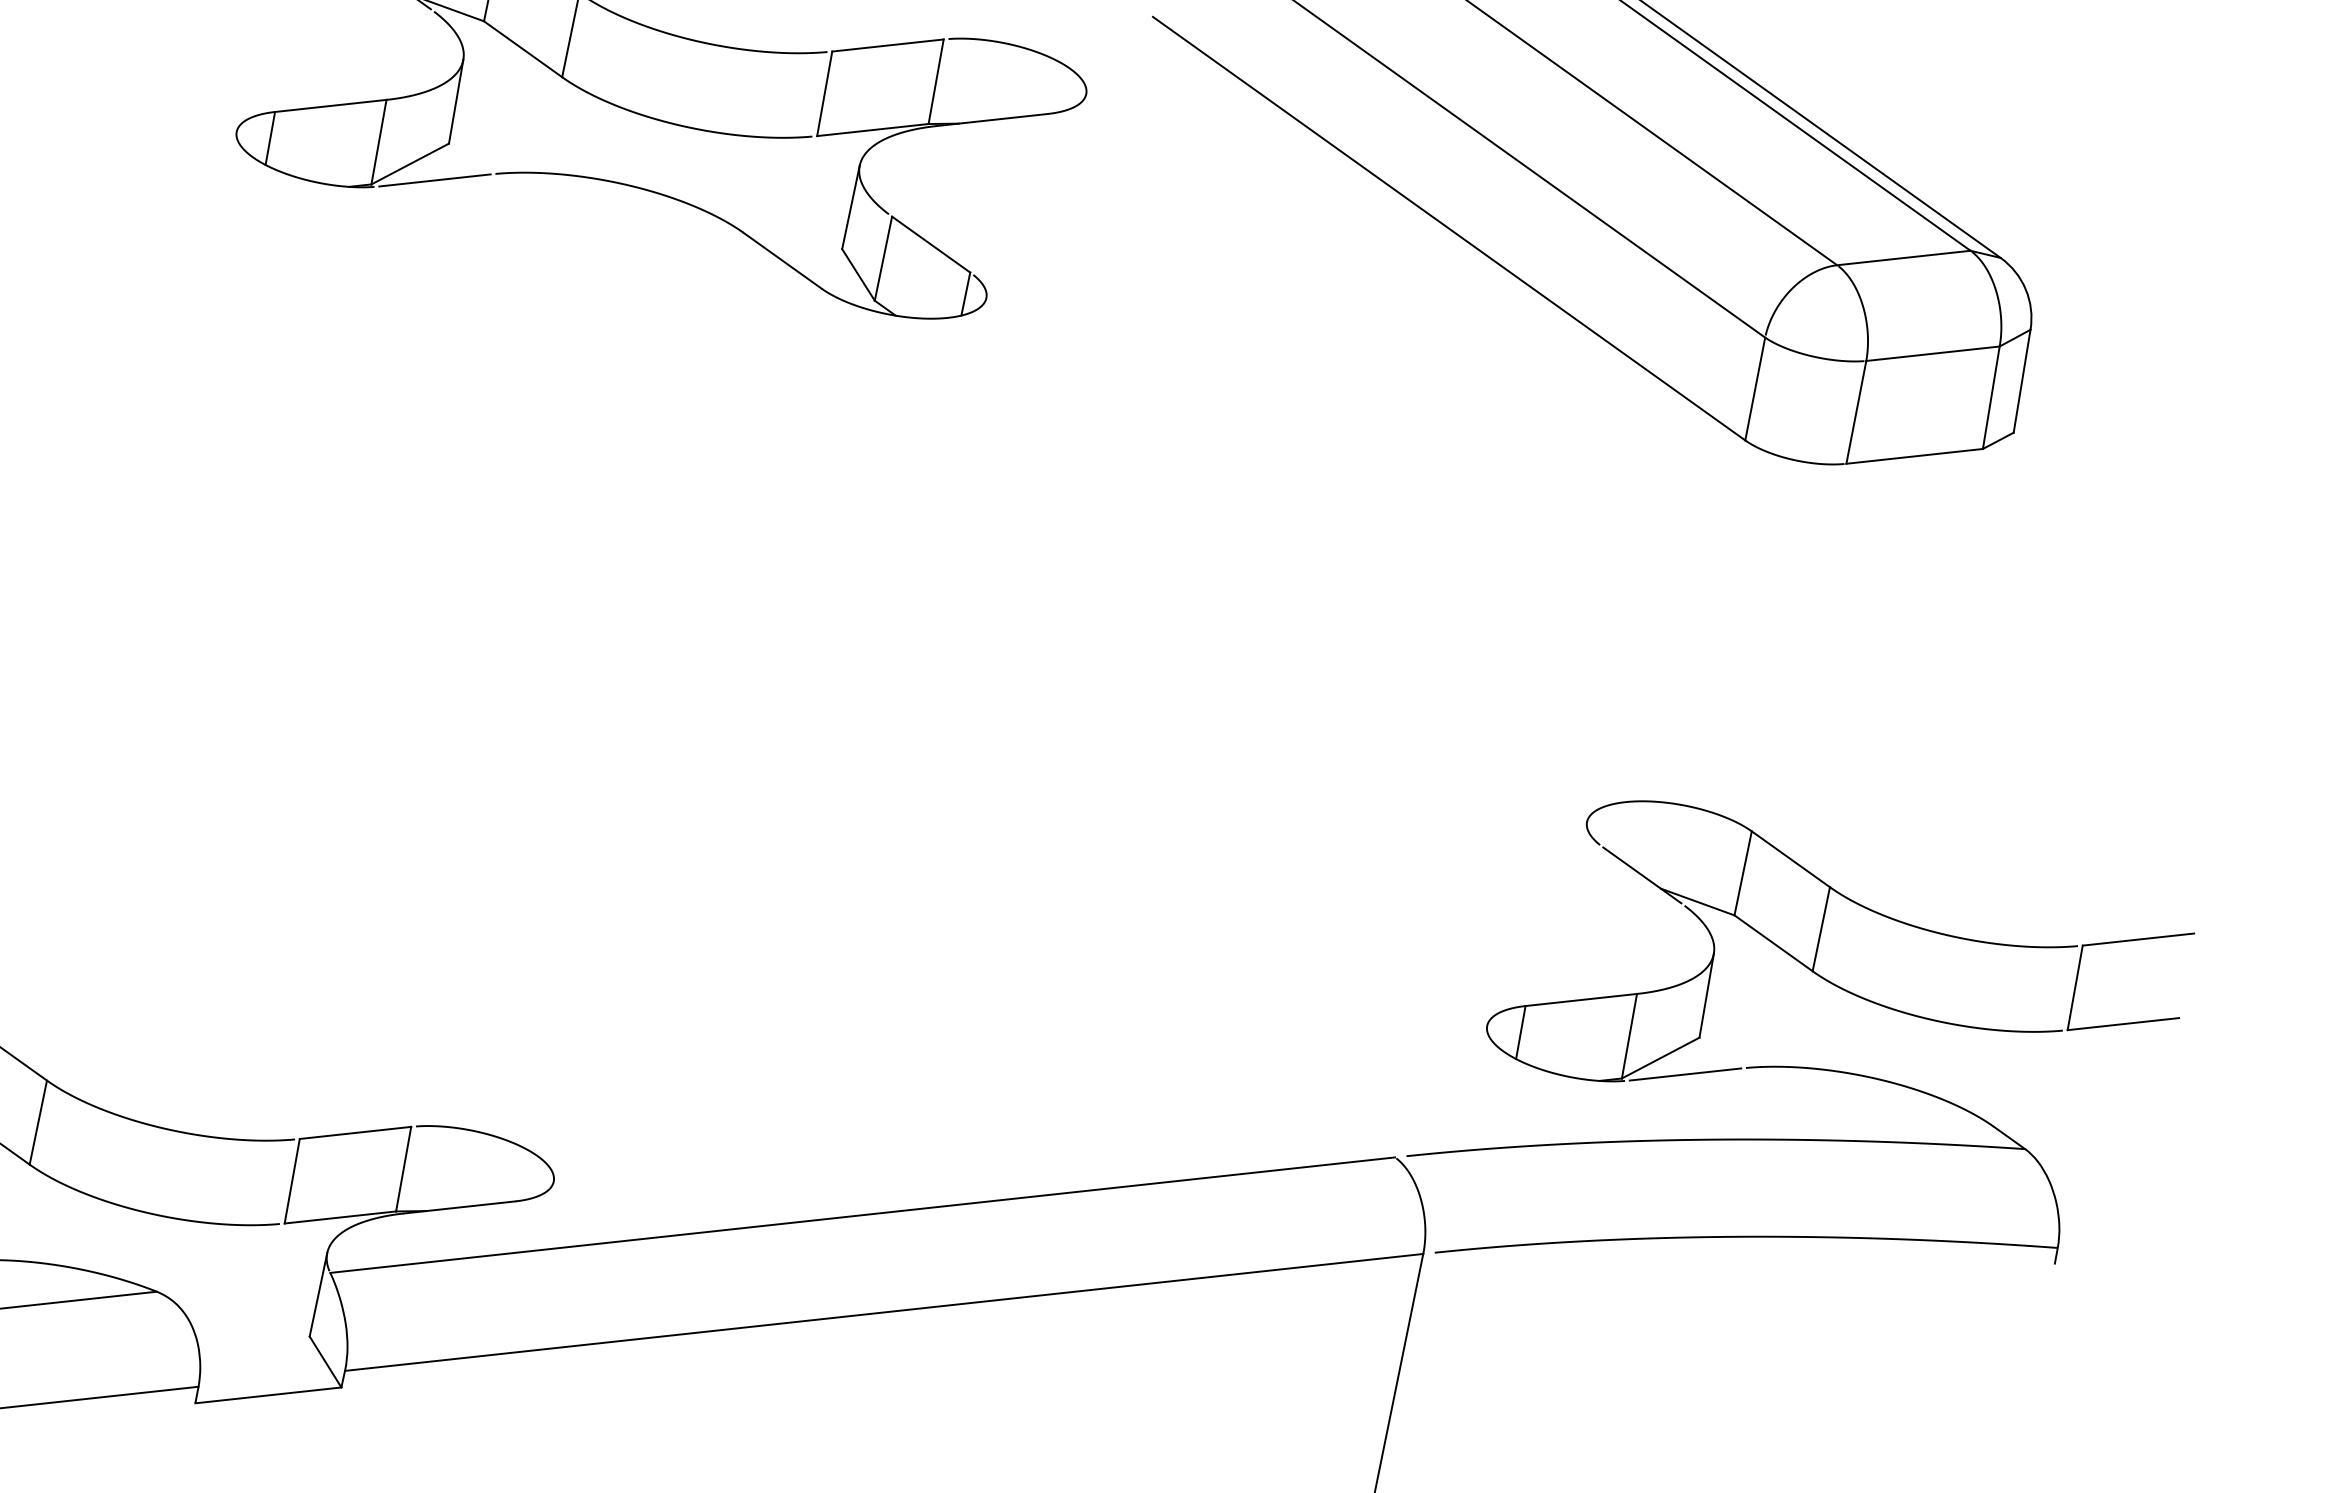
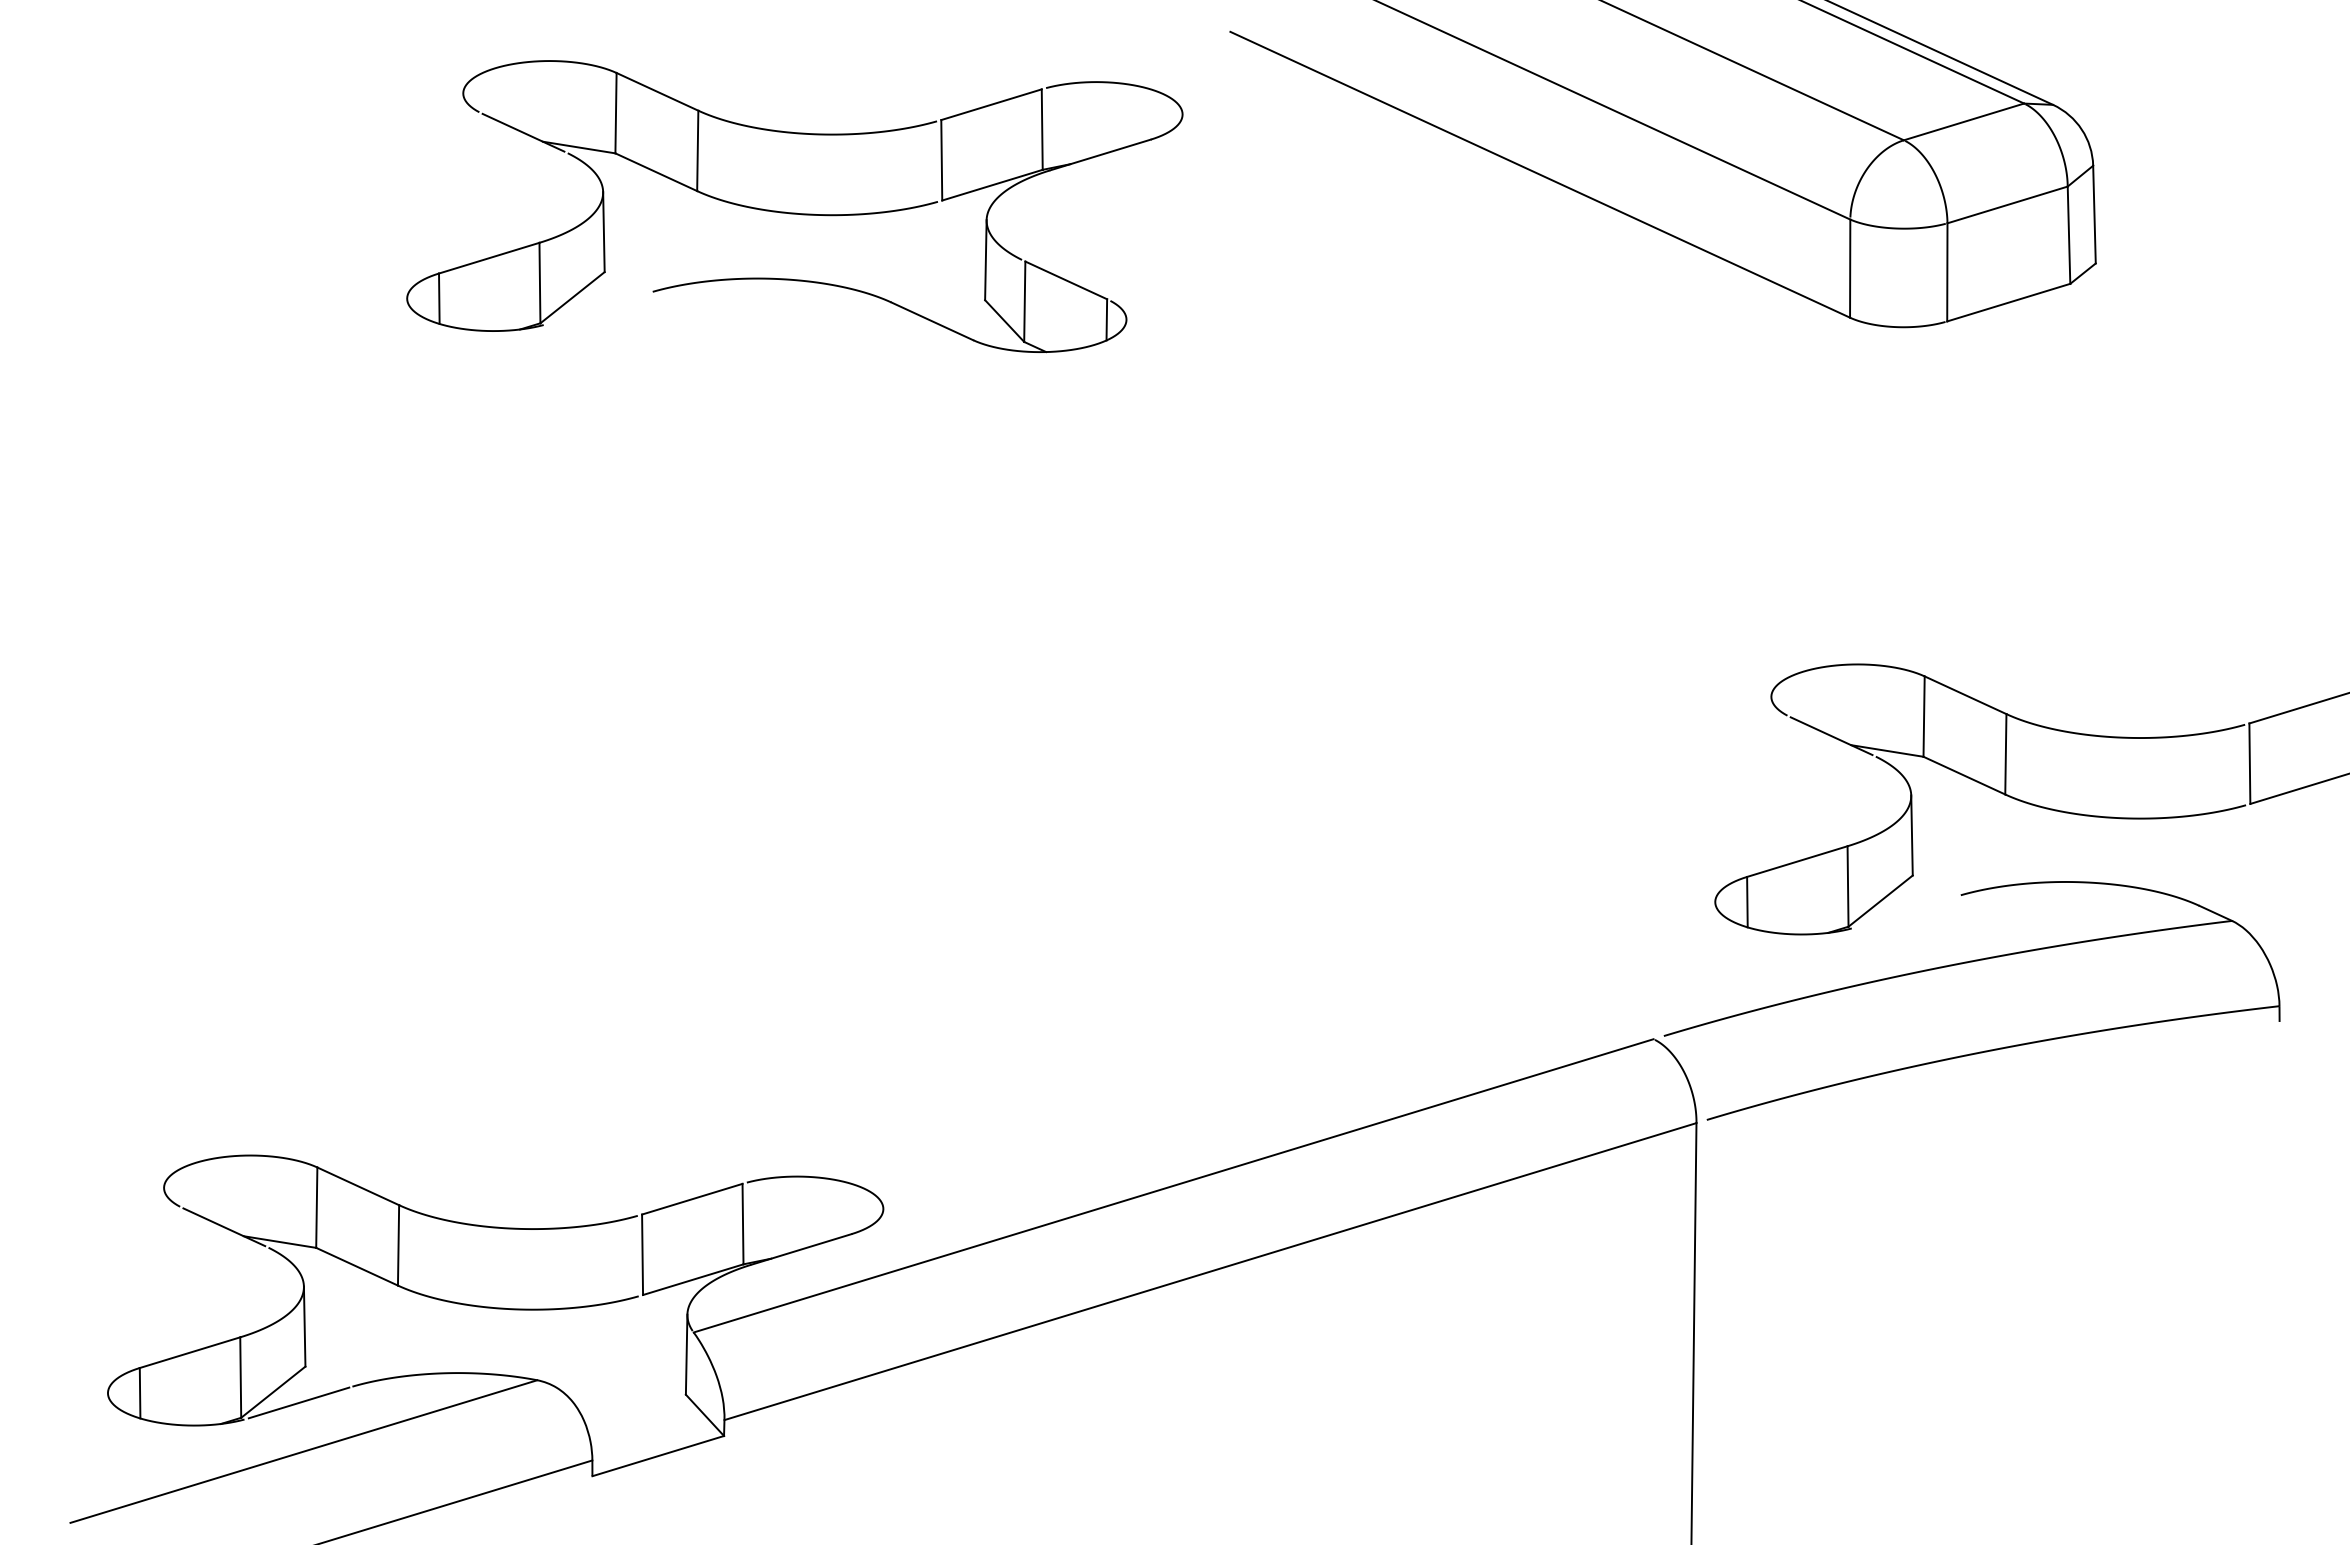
line: (435, 180) -> (598, 308), removed
line: (1685, 1074) -> (1906, 911), removed

